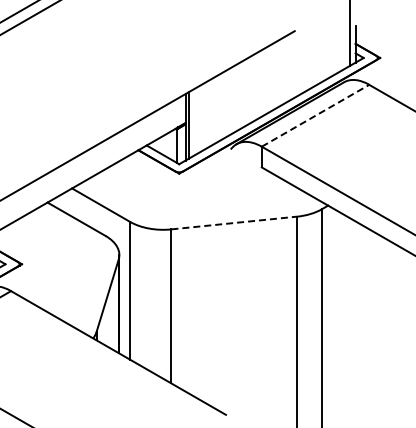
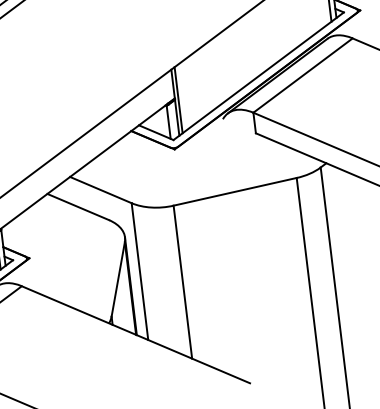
line: (315, 115) -> (302, 75), dashed -> solid
line: (234, 222) -> (235, 191), dashed -> solid

